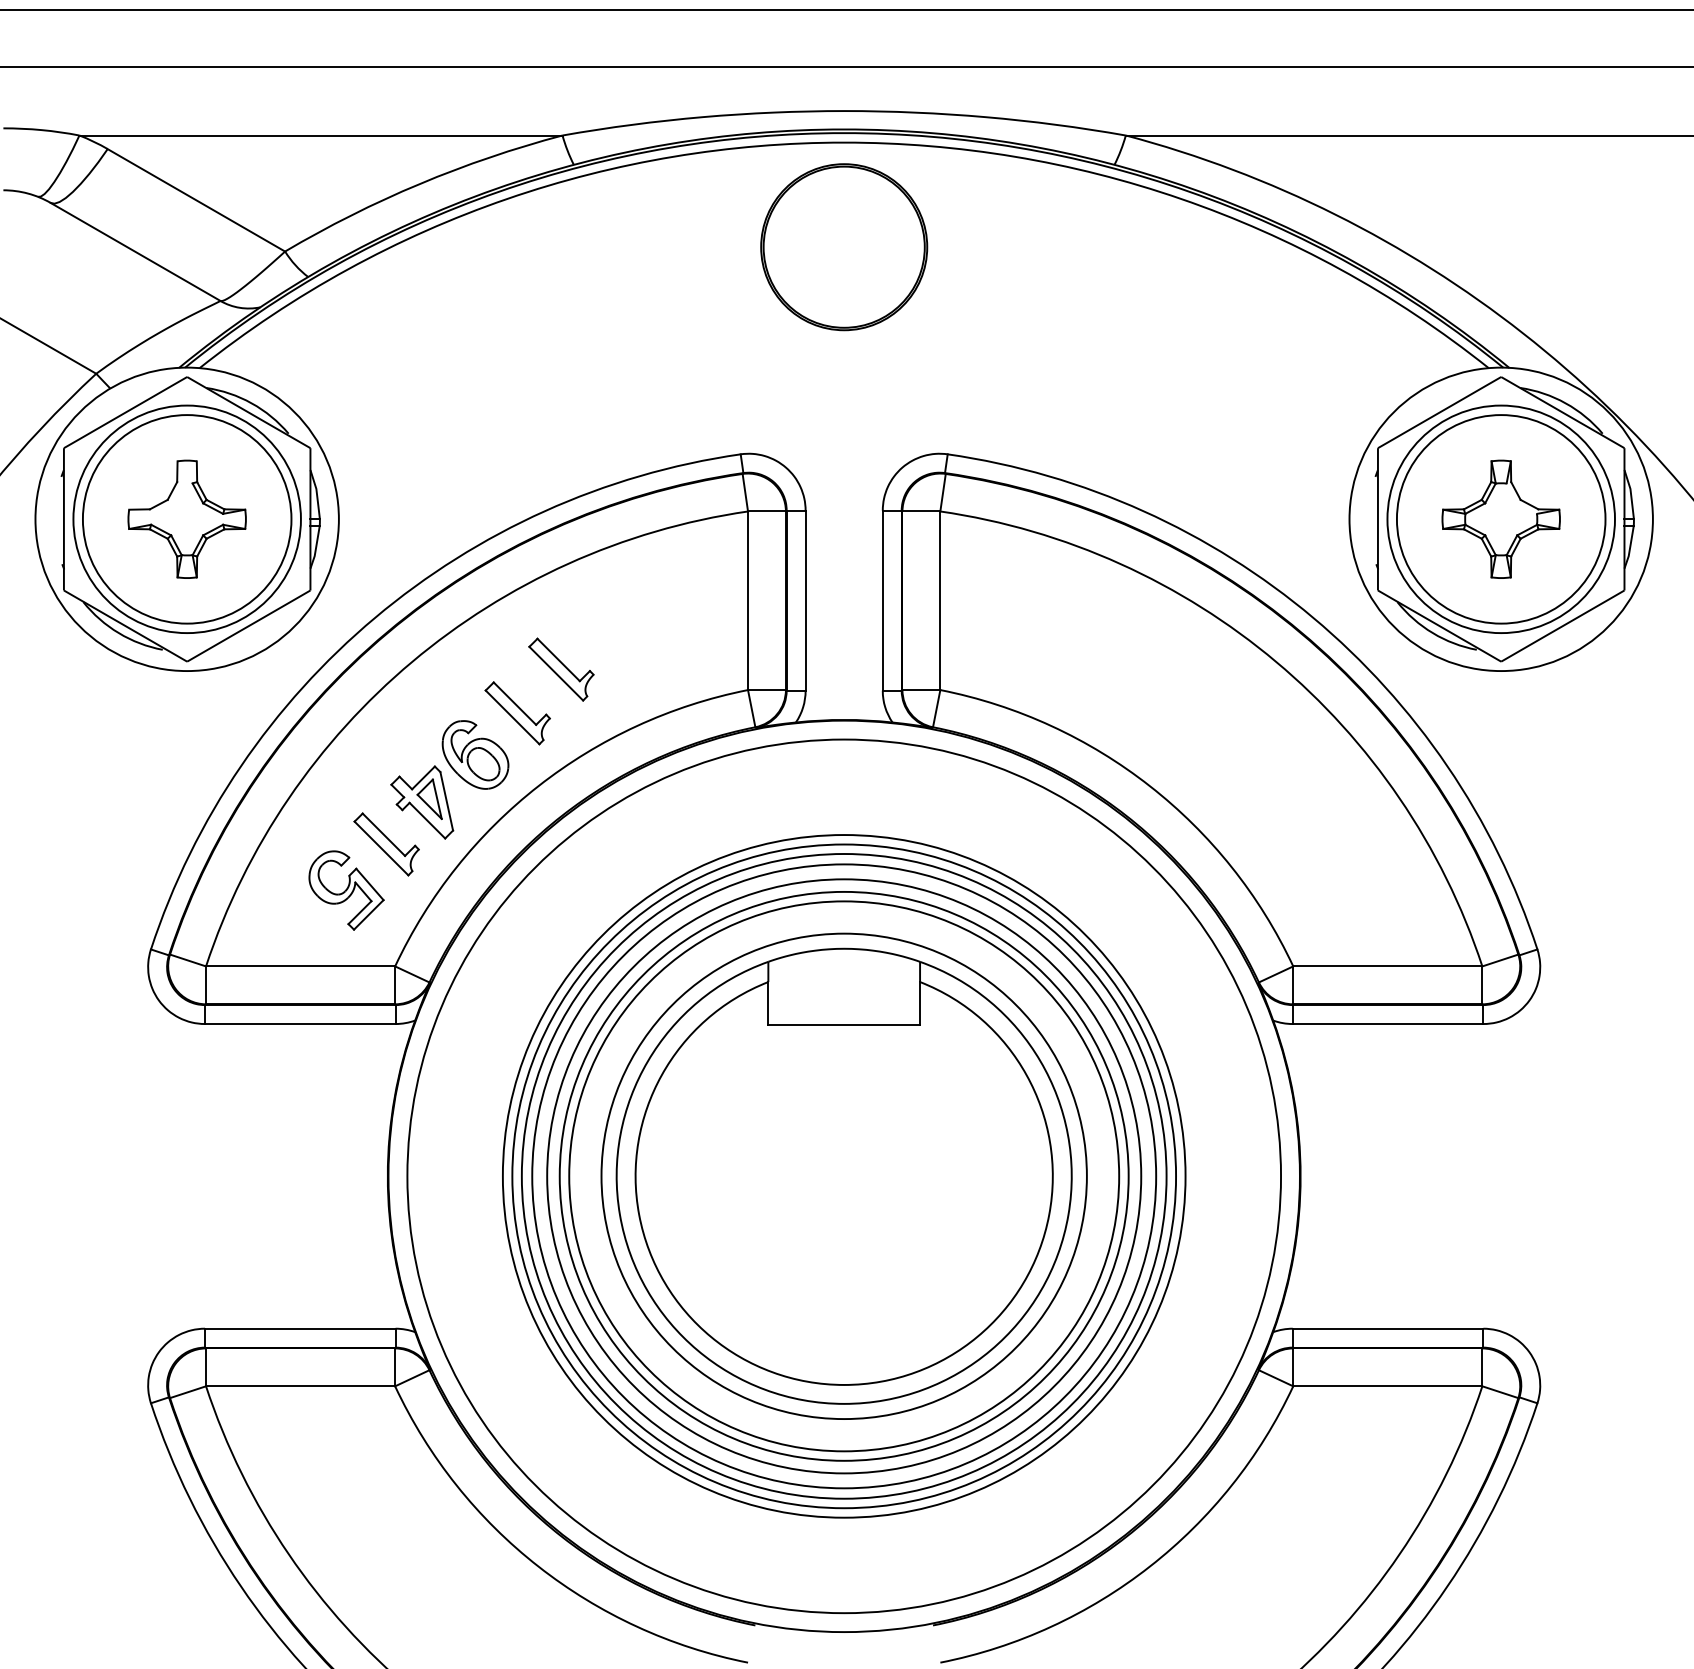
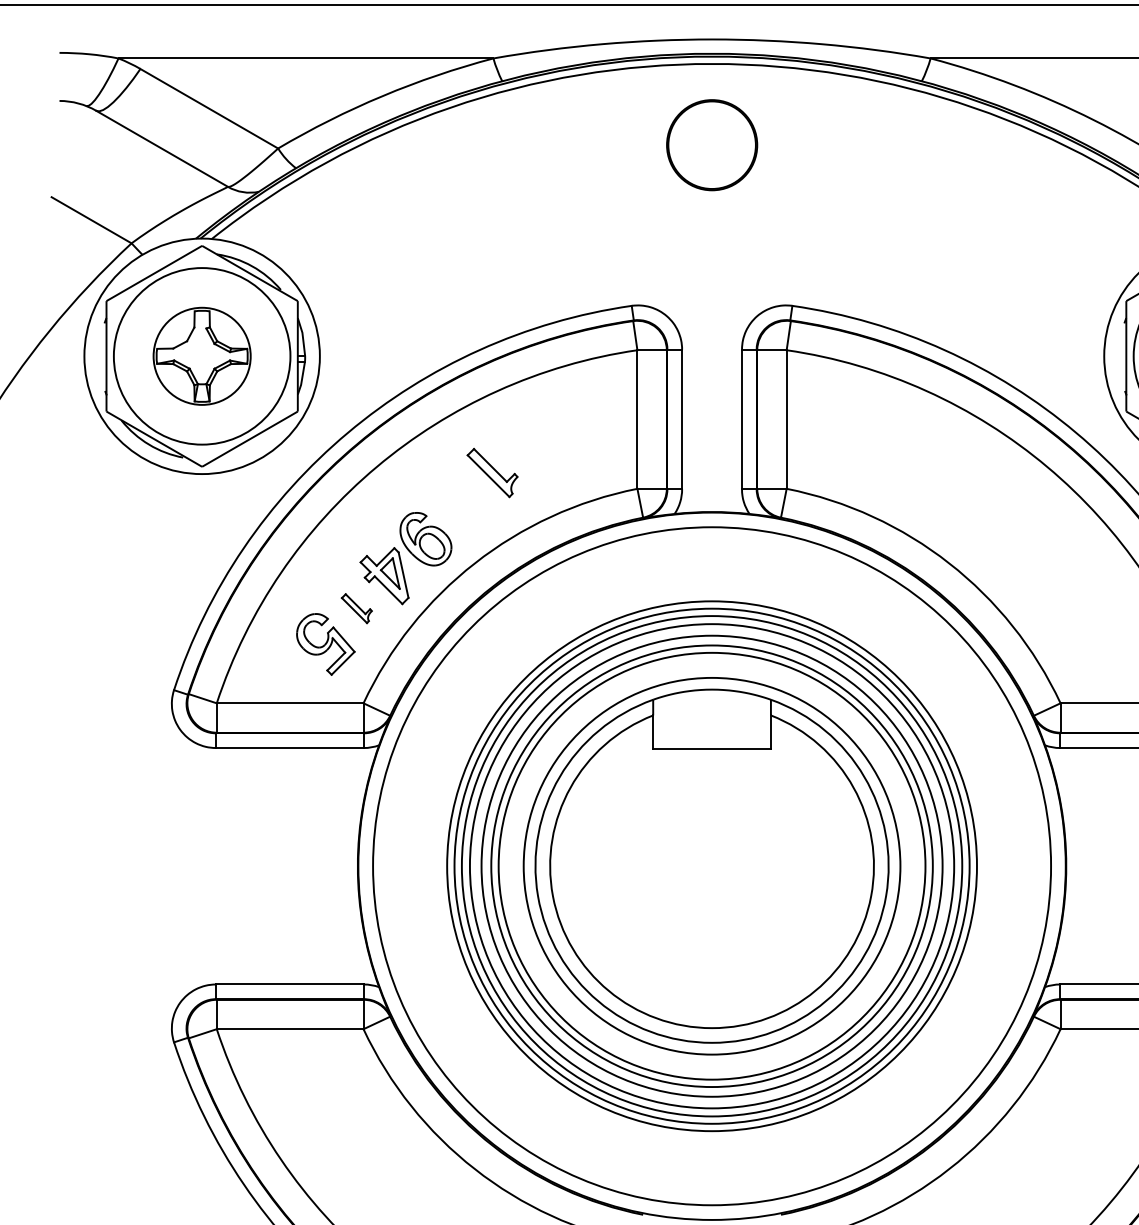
part: (844, 247) -> (712, 145), size x0.7
circle: (186, 519) -> (201, 356), size x0.6
part: (517, 713) -> (458, 507), removed
part: (386, 844) -> (356, 608), size x0.6

